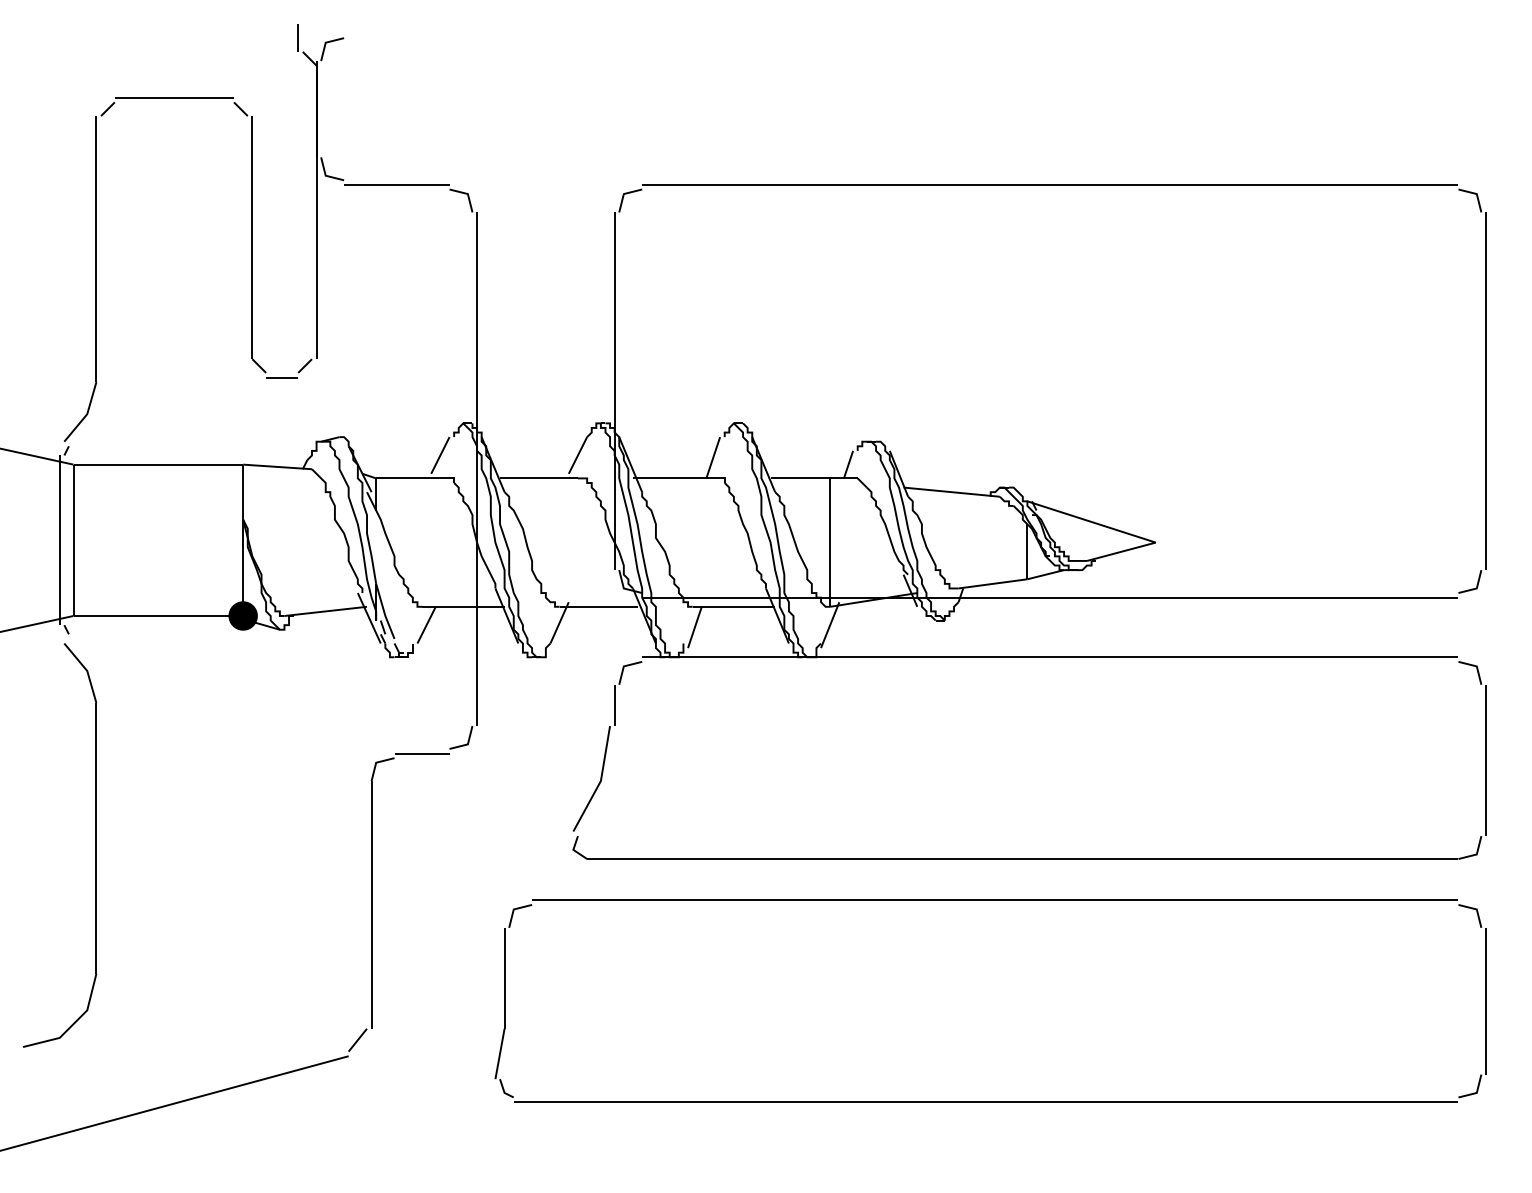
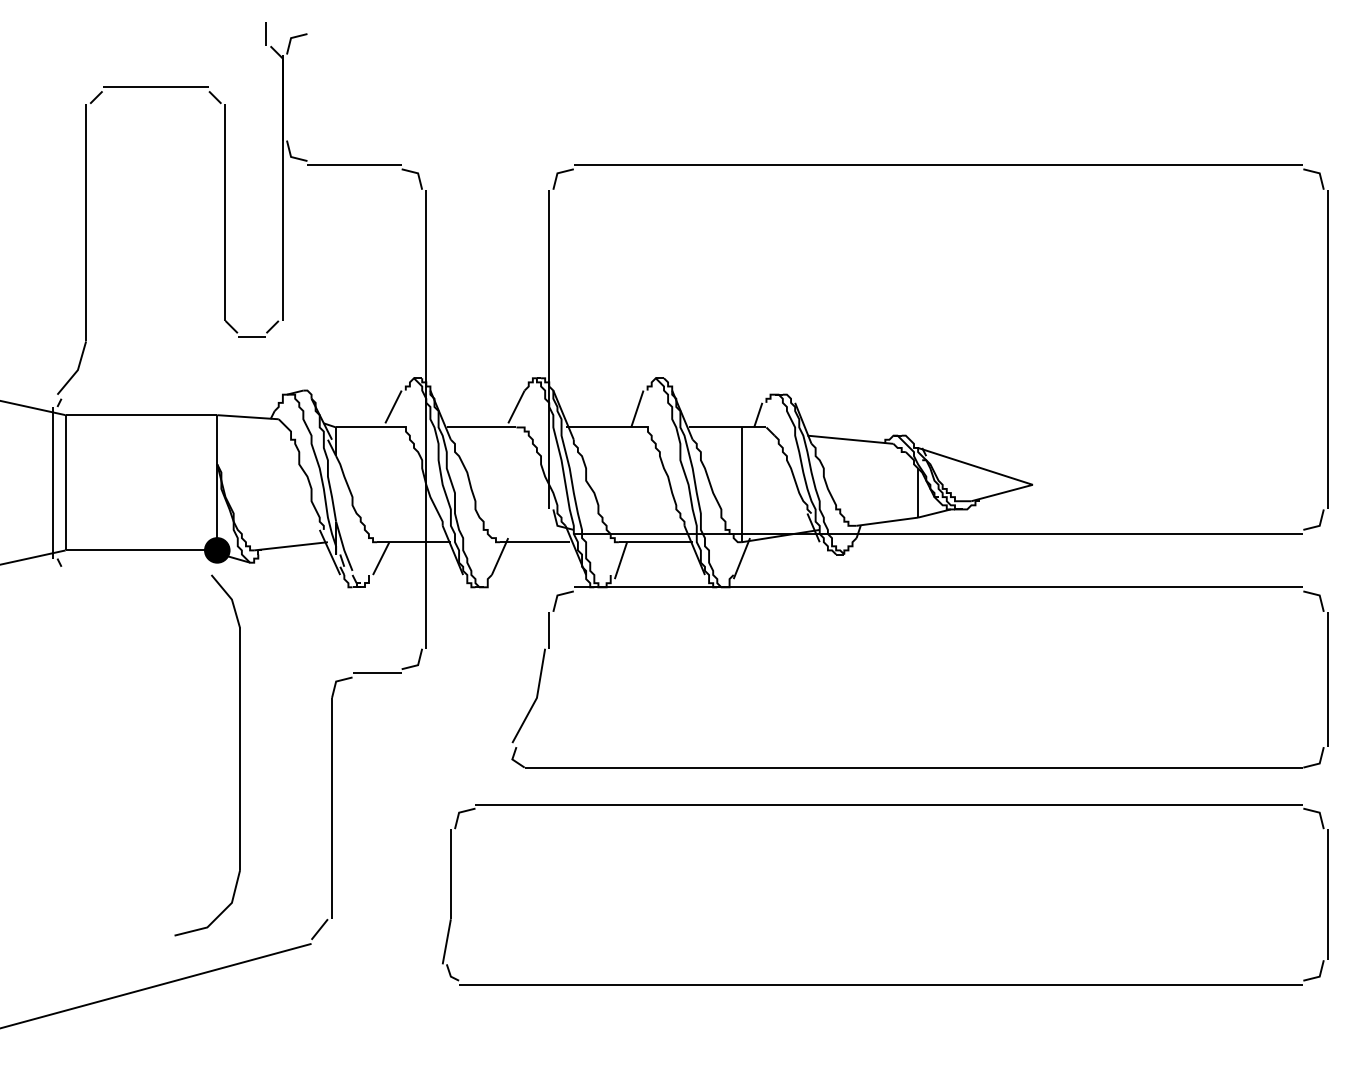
part: (95, 845) -> (239, 755), moved

